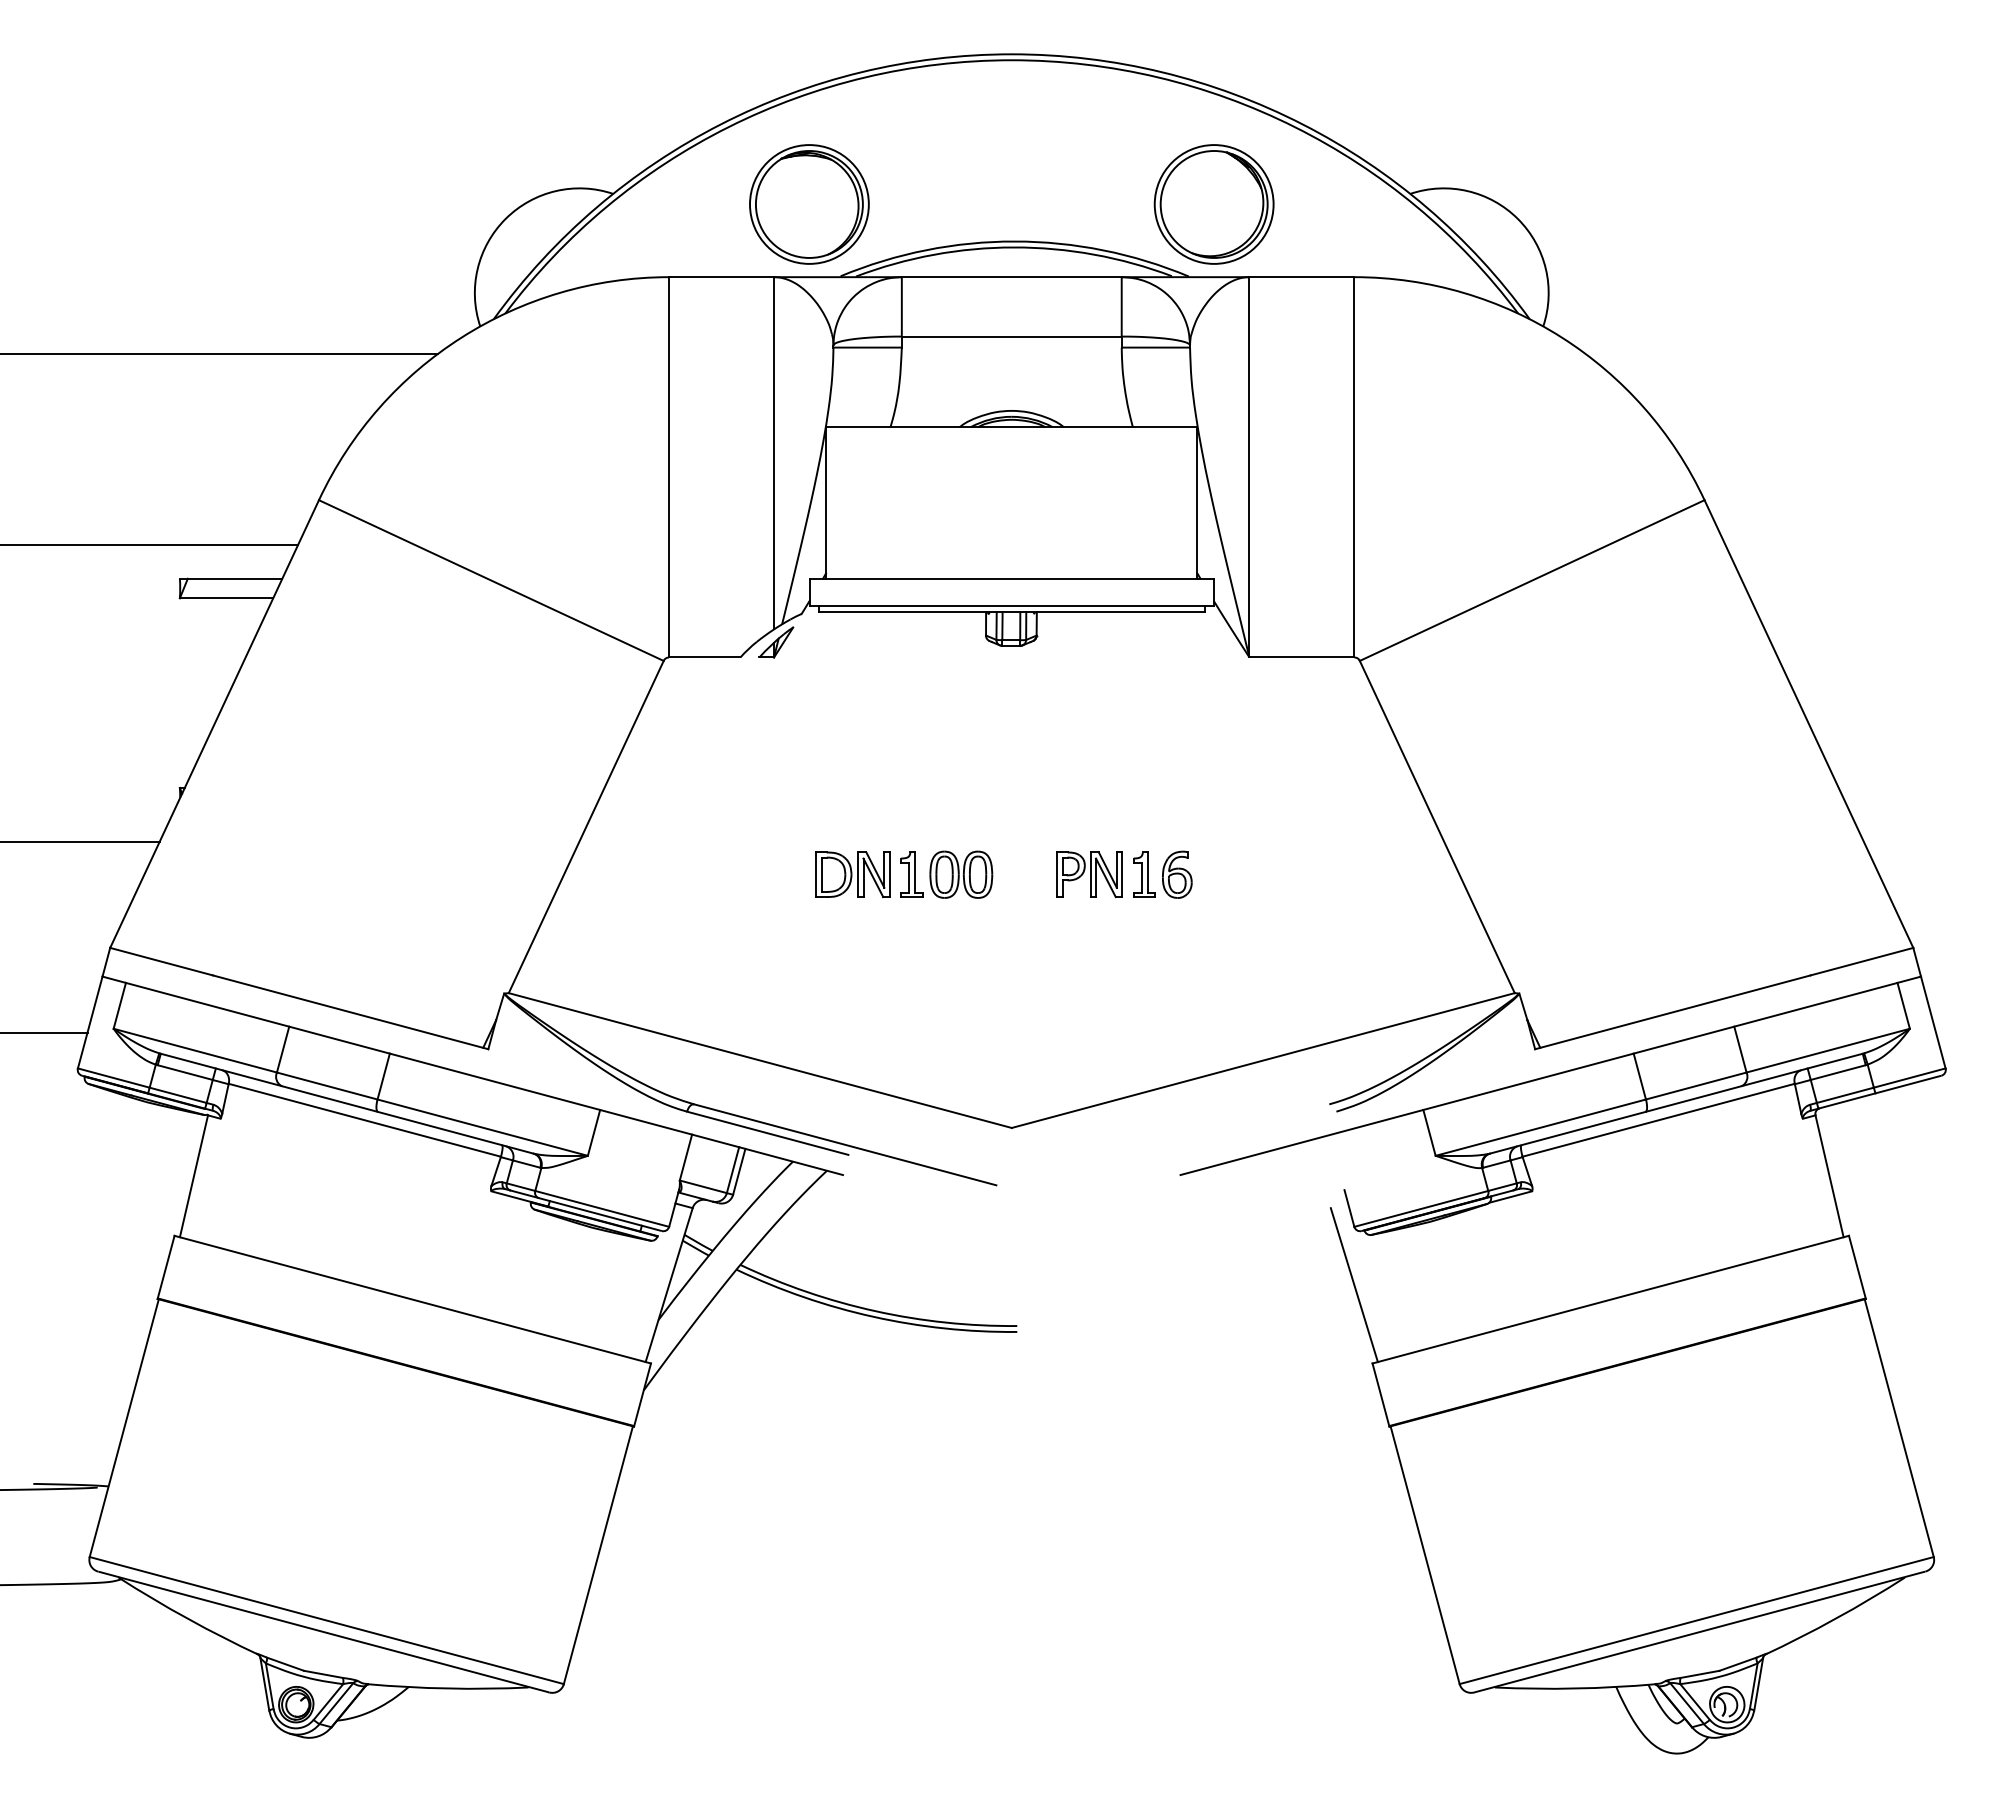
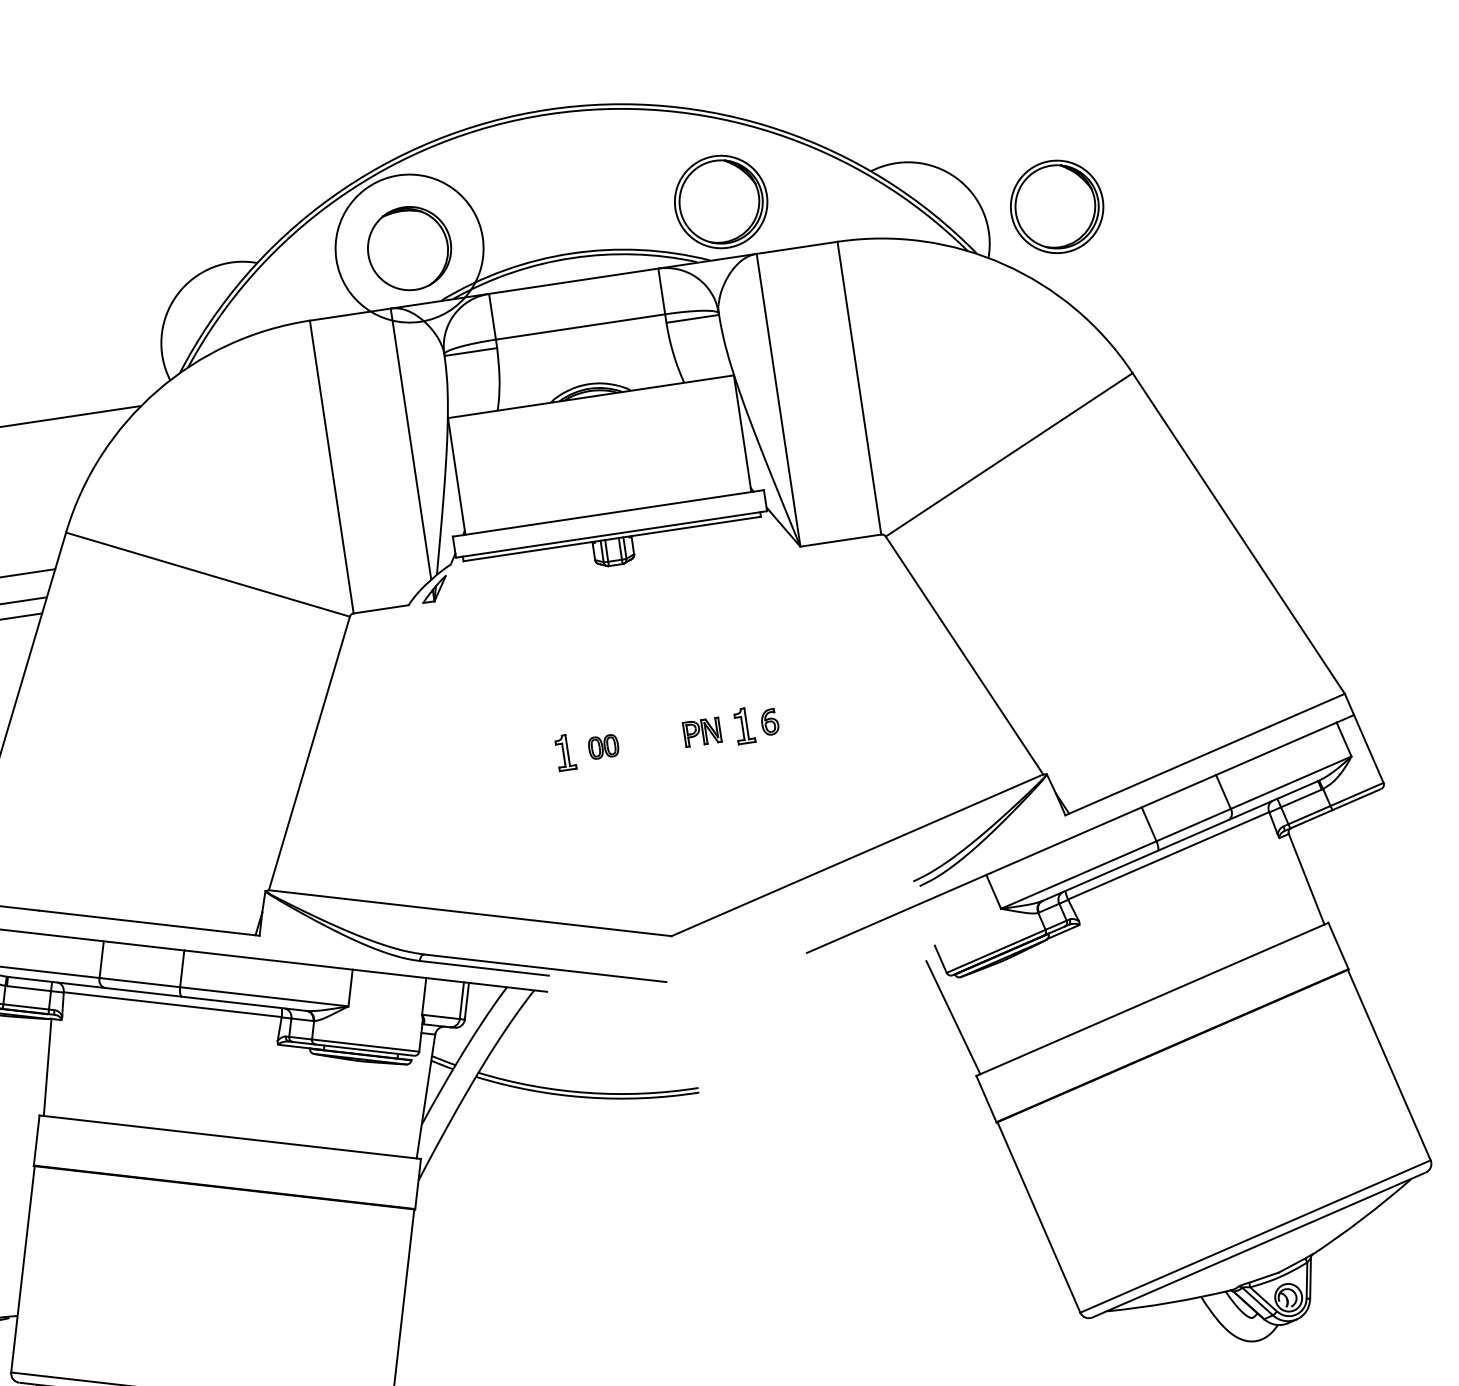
circle: (809, 204) -> (409, 248), size x1.6
part: (1639, 274) -> (1056, 206), added
part: (852, 874) -> (519, 759), removed
part: (961, 874) -> (603, 746), size x0.6
part: (1089, 874) -> (702, 732), size x0.7
part: (1177, 874) -> (770, 721), size x0.7

